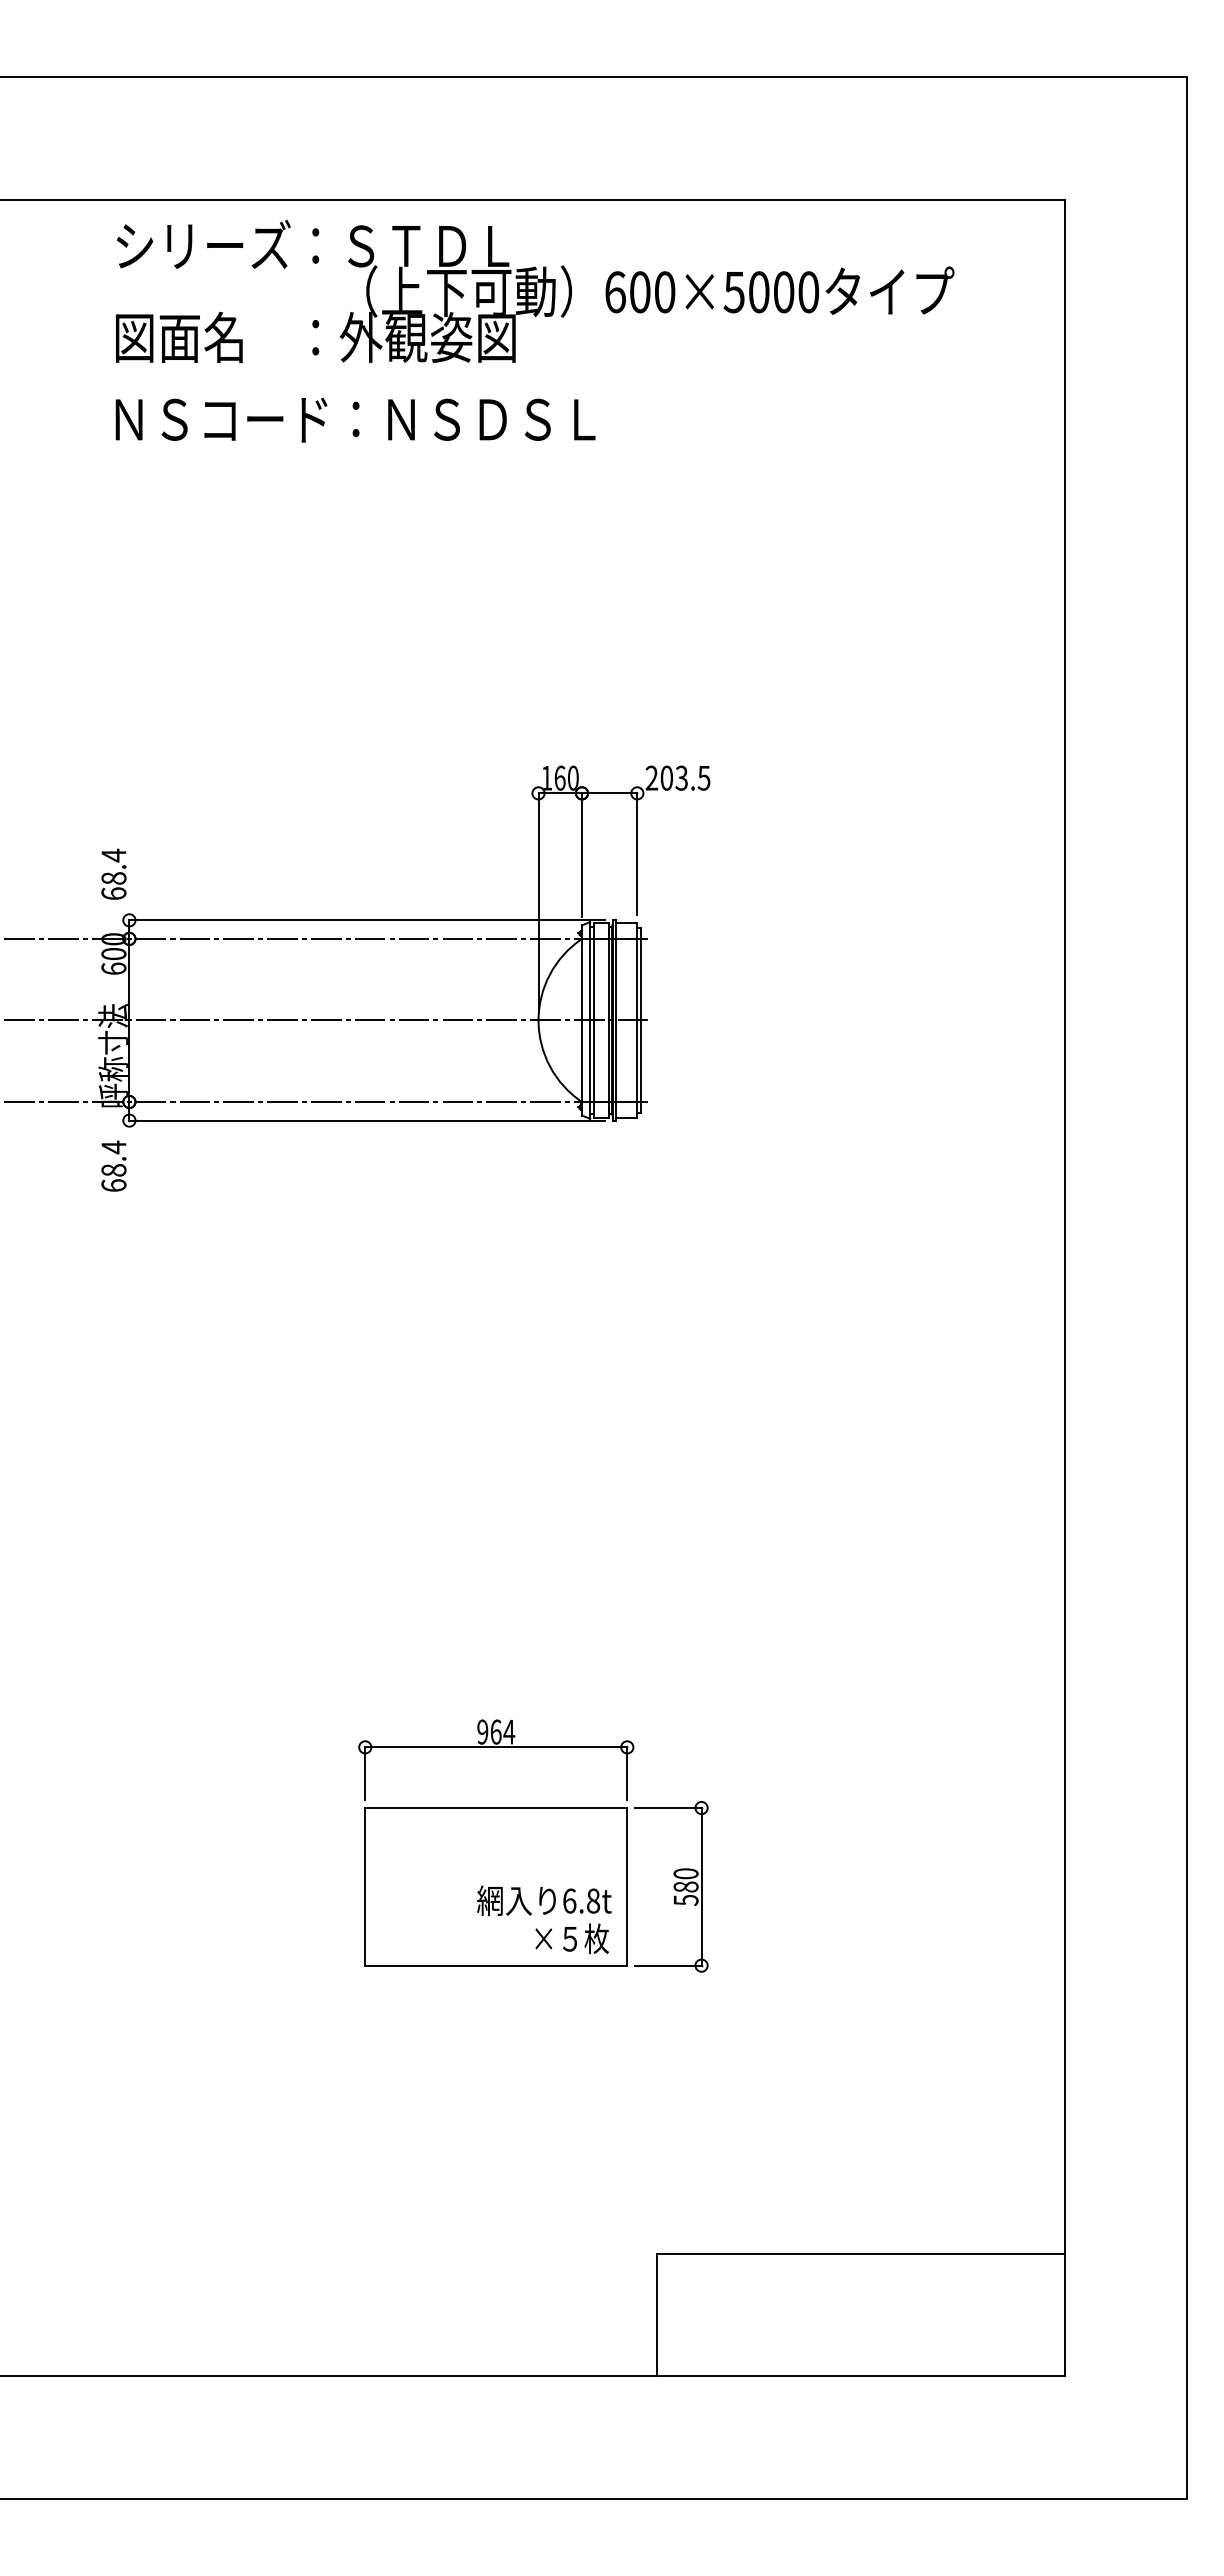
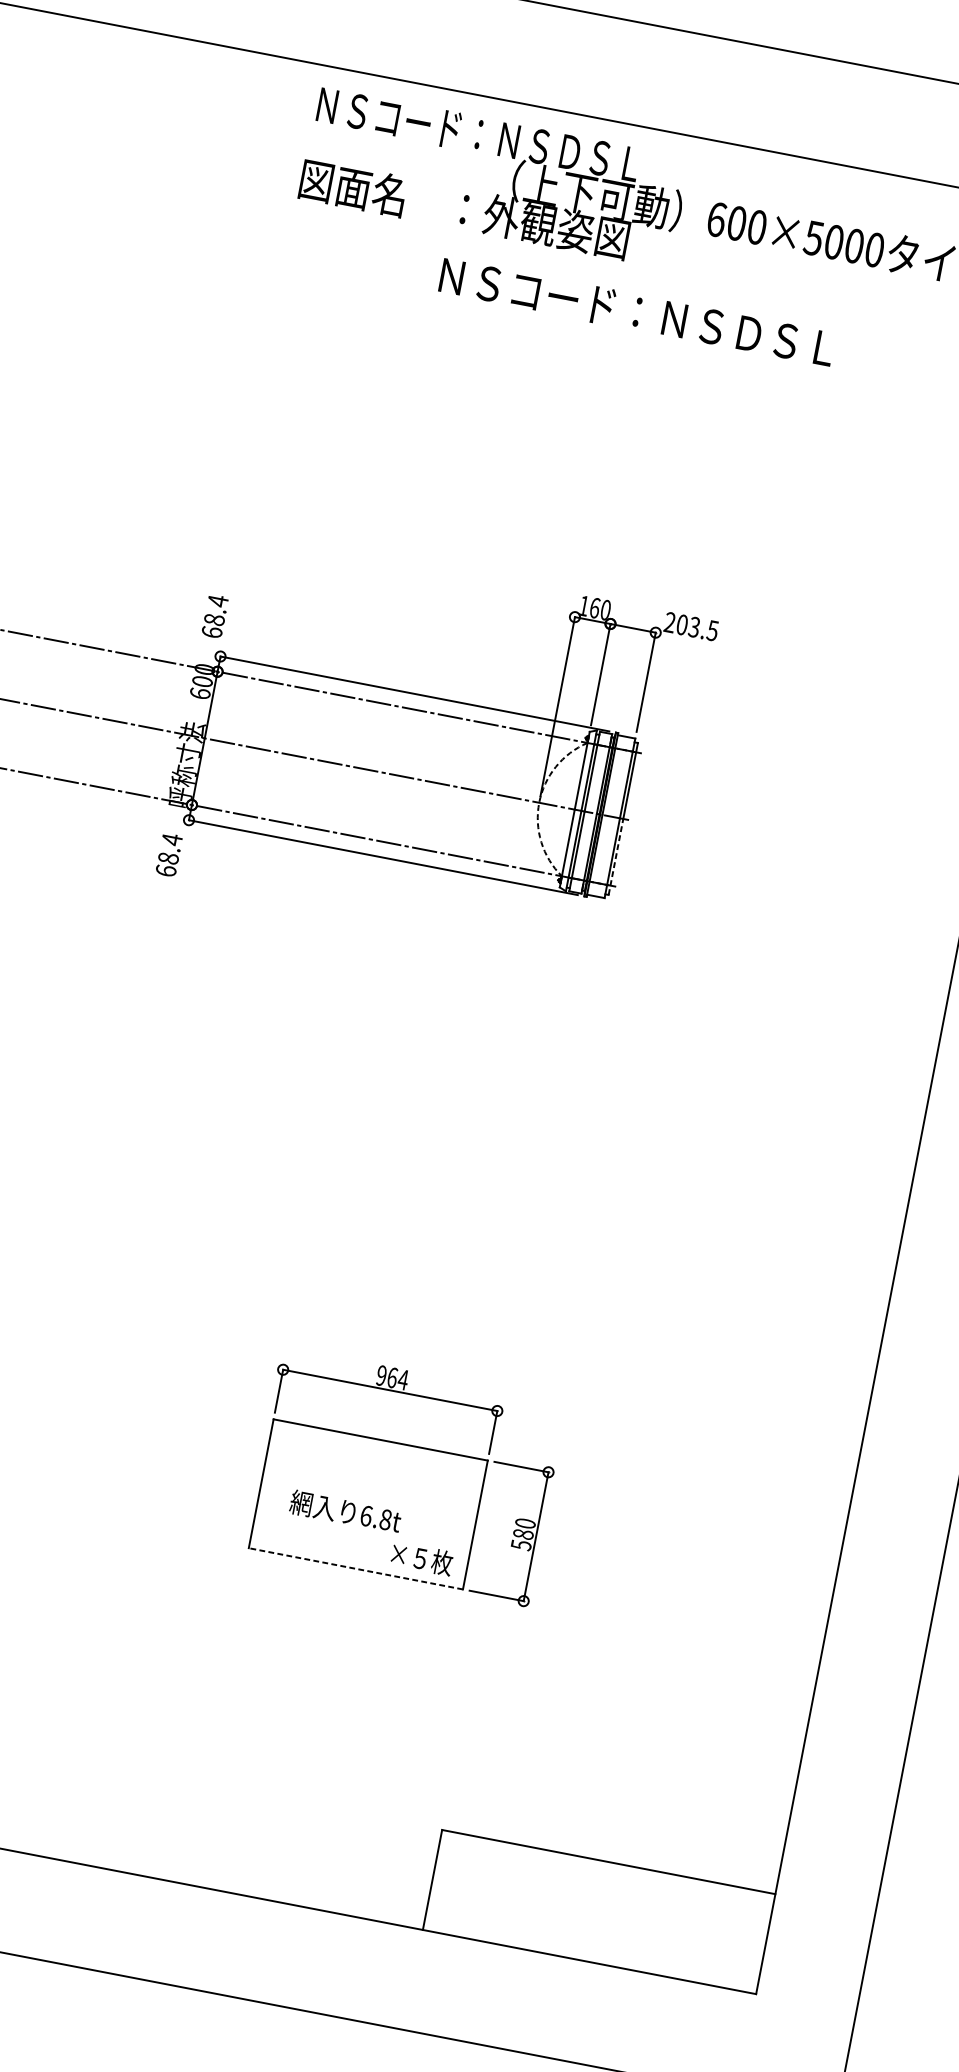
text: (314, 244) -> (478, 133), シリーズ：ＳＴＤＬ -> ＮＳコード：ＮＳＤＳＬ
text: (355, 419) -> (637, 312), moved
arc: (538, 1020) -> (539, 802), solid -> dashed
line: (641, 1066) -> (616, 856), solid -> dashed
text: (544, 1900) -> (345, 1511), moved
line: (496, 1965) -> (356, 1568), solid -> dashed

